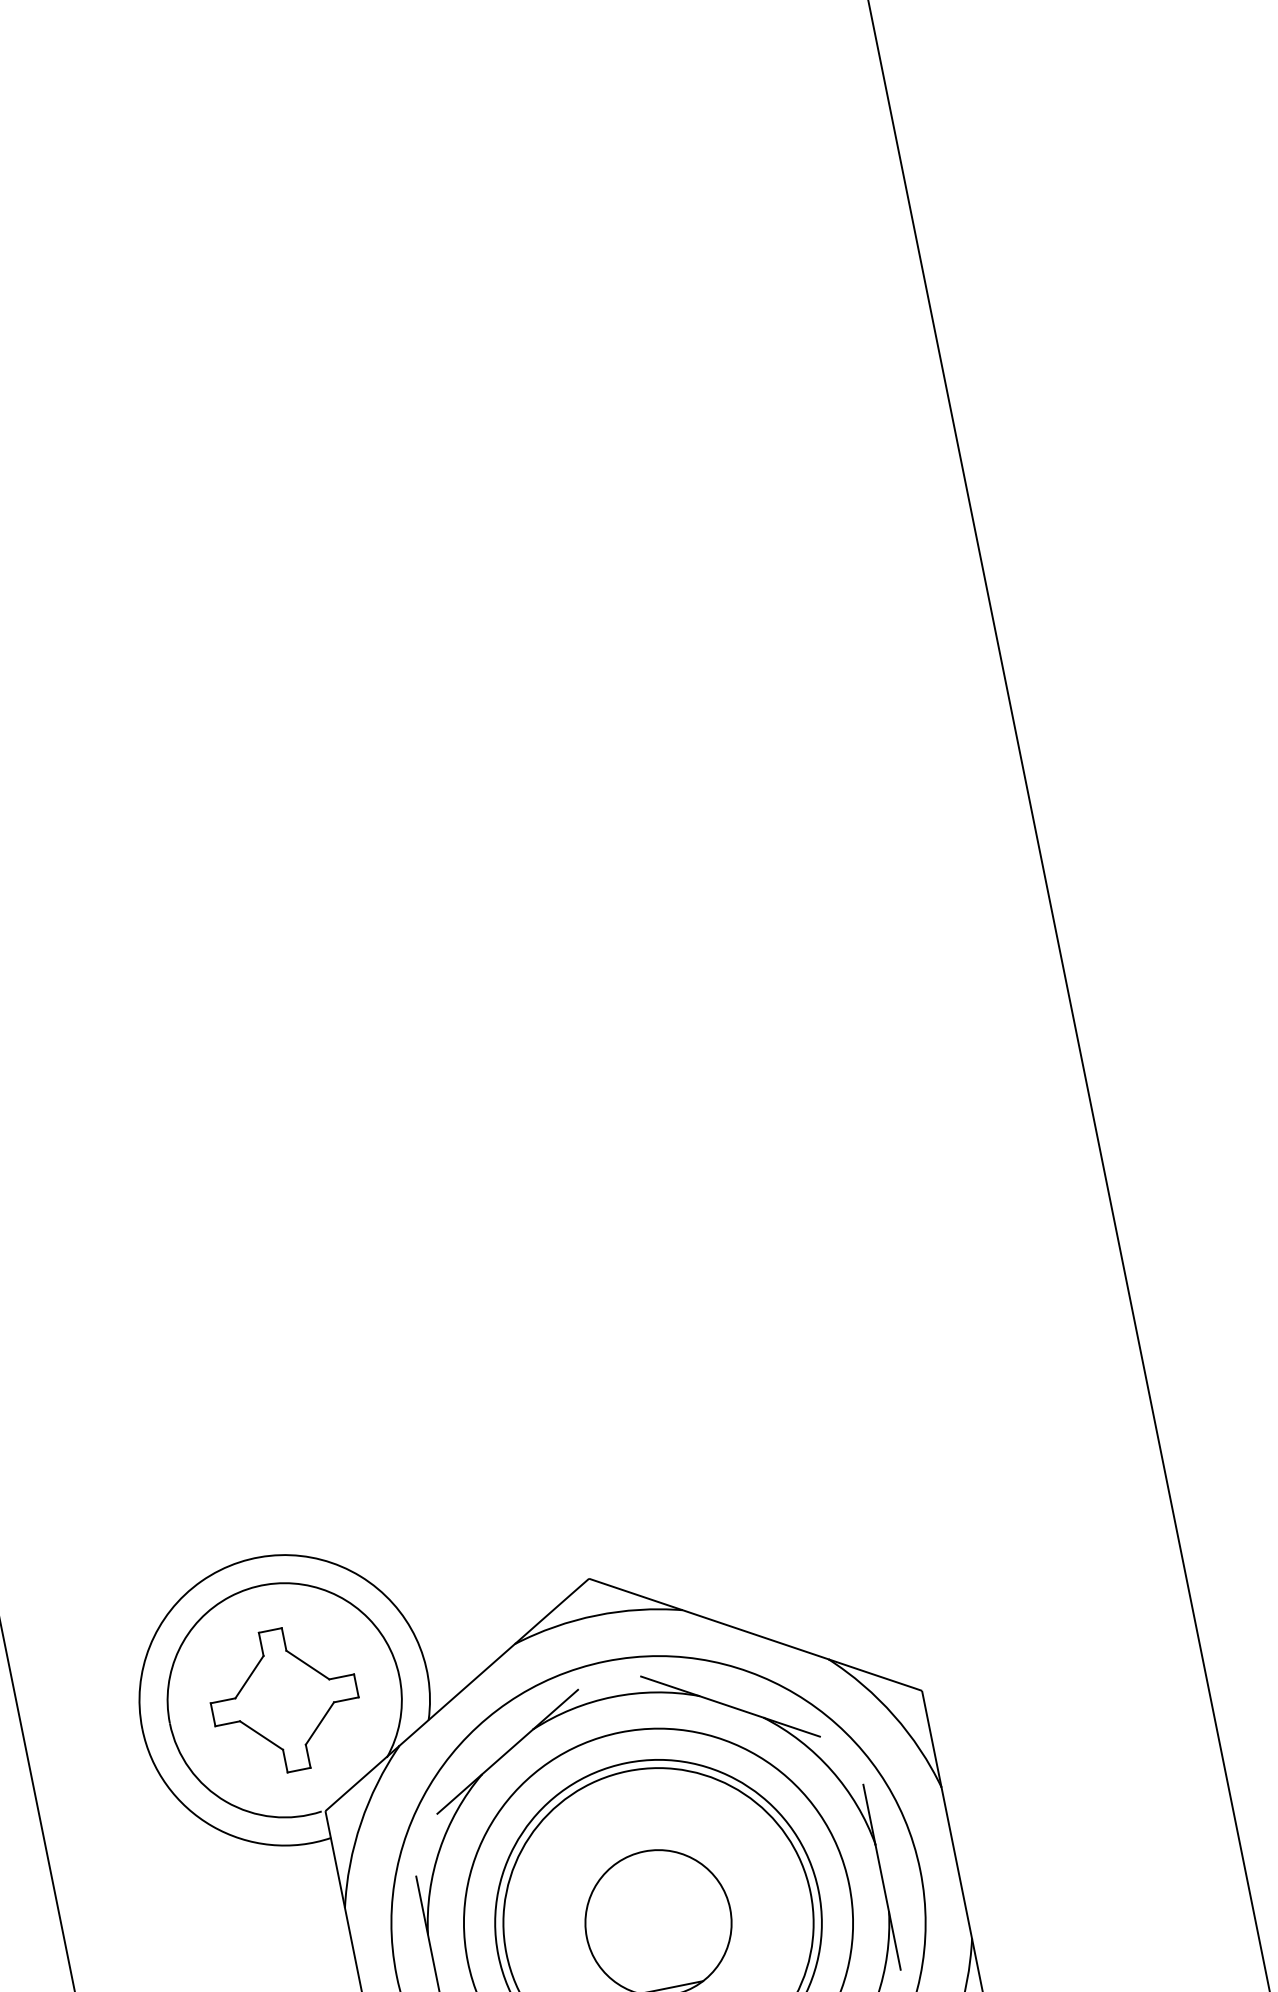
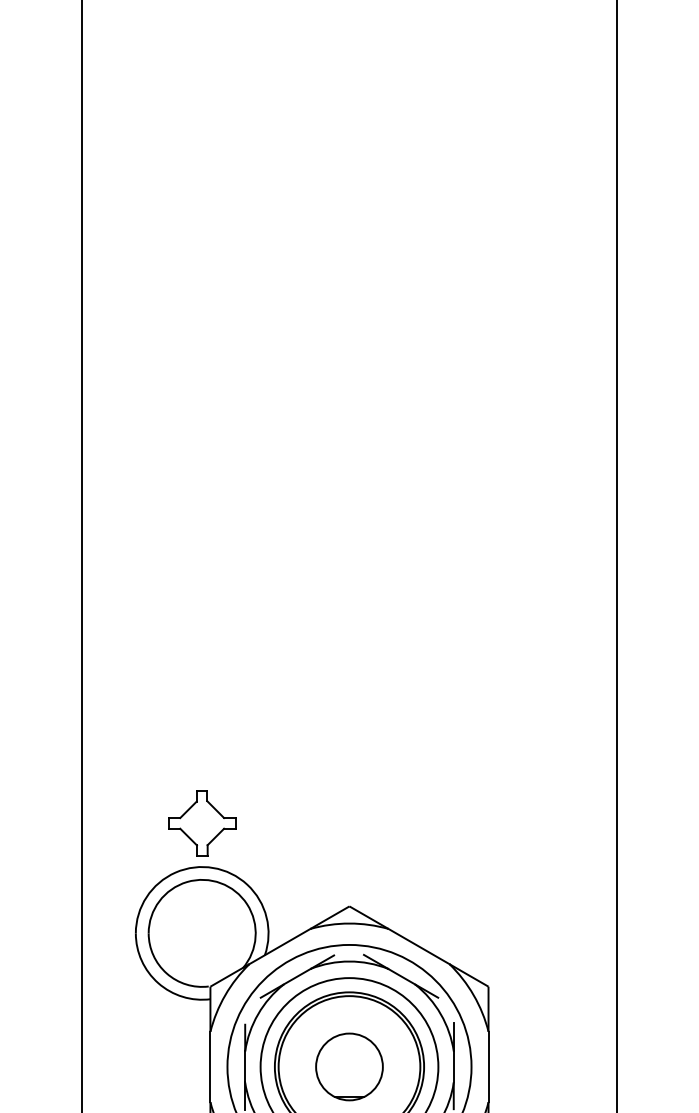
part: (285, 1700) -> (202, 823), moved

